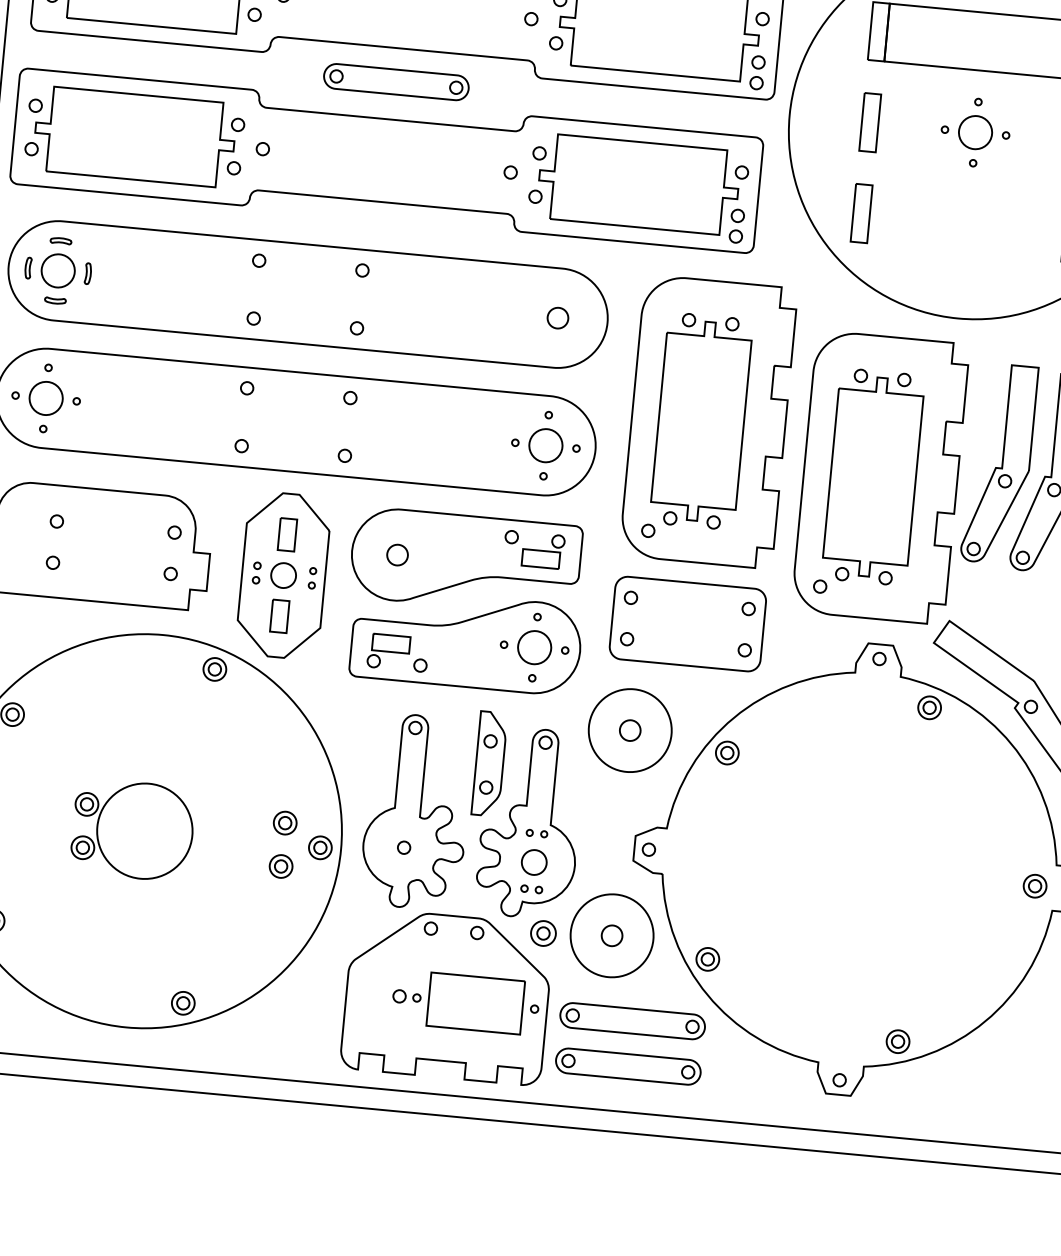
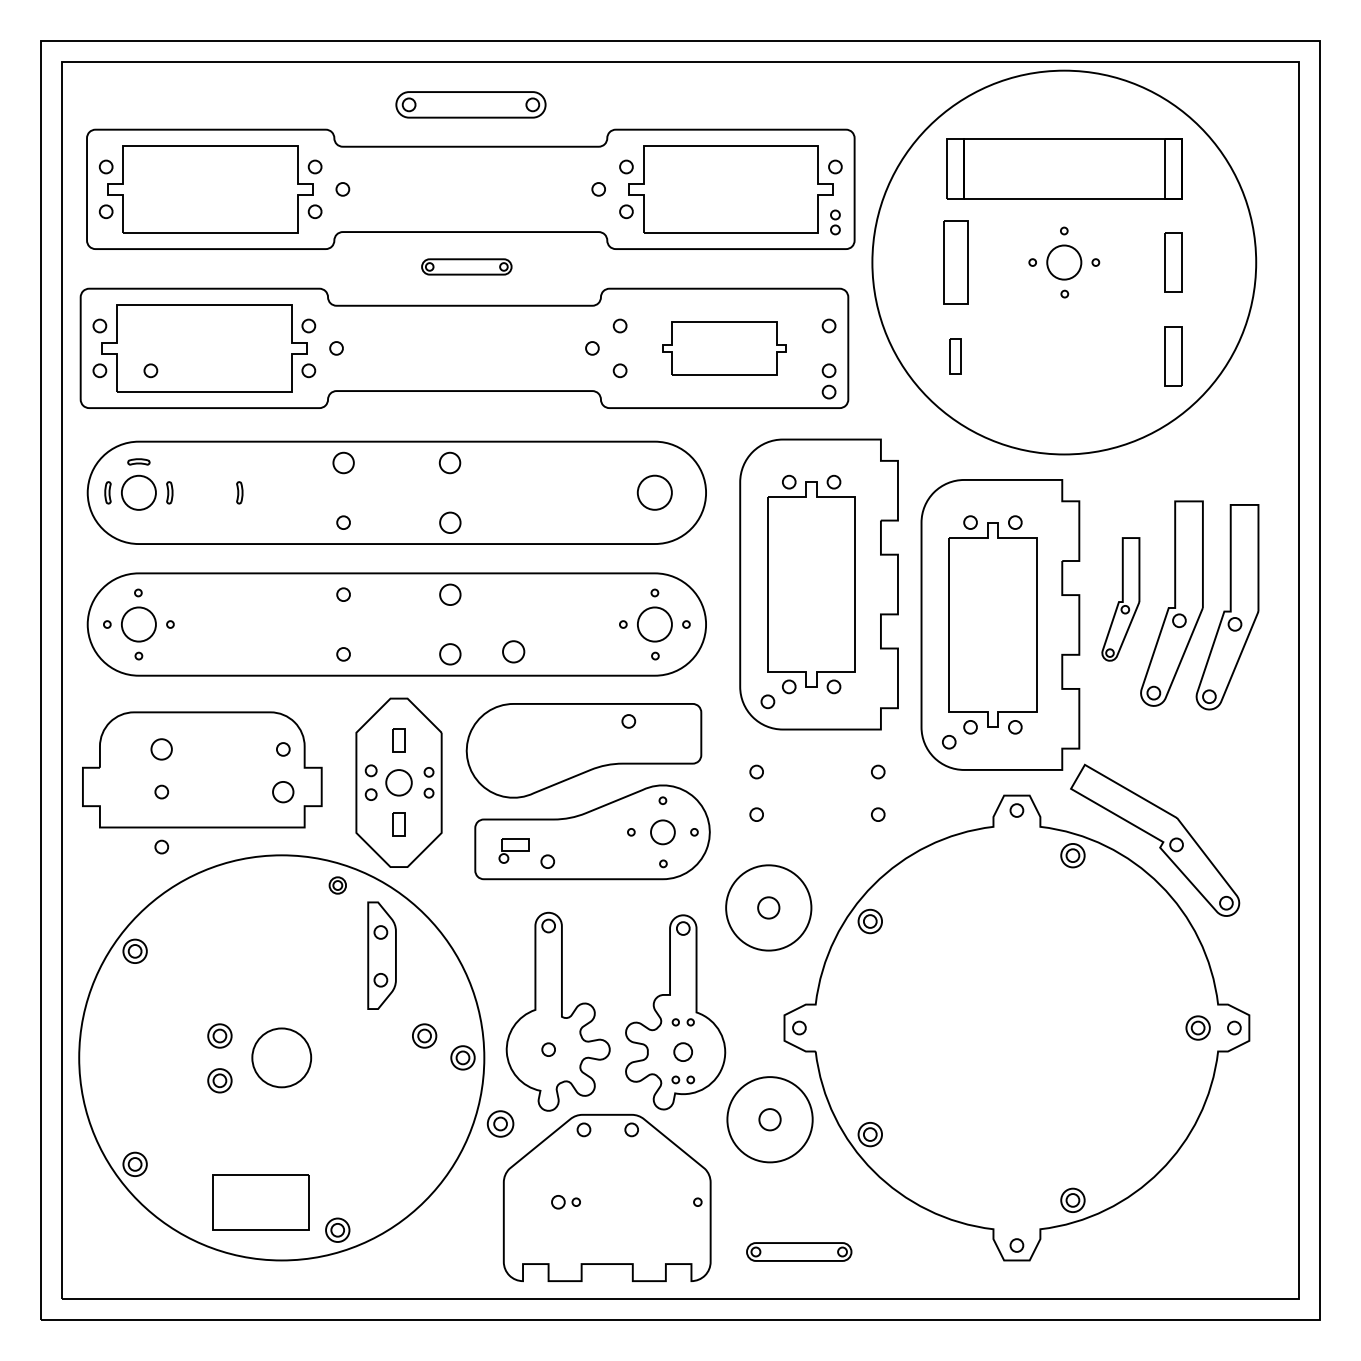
part: (757, 72) -> (835, 222), size x0.7
part: (396, 81) -> (466, 266), size x0.6
part: (870, 122) -> (955, 262), size x1.4
circle: (80, 153) -> (150, 370), added
part: (638, 184) -> (724, 348), size x0.6
part: (861, 213) -> (955, 356), size x0.6
circle: (259, 260) -> (343, 462), size x1.6
circle: (362, 270) -> (450, 462), size x1.6
part: (155, 279) -> (239, 492), added
part: (55, 300) -> (138, 523), removed
circle: (557, 317) -> (654, 492), size x1.6
circle: (356, 328) -> (449, 522), size x1.6
circle: (349, 397) -> (449, 594), size x1.6
circle: (344, 455) -> (449, 654), size x1.6
part: (999, 464) -> (1120, 599), size x0.6
circle: (56, 521) -> (161, 749), size x1.6
part: (287, 534) -> (399, 740), size x0.7
part: (543, 550) -> (662, 732), removed
circle: (397, 554) -> (513, 651), moved
part: (256, 572) -> (371, 782), size x1.6
circle: (170, 573) -> (283, 791), size x1.6
part: (312, 577) -> (428, 782), size x1.4
circle: (47, 615) -> (161, 846), added
part: (280, 615) -> (399, 824), size x0.7
part: (688, 623) -> (817, 792), removed
circle: (534, 647) -> (662, 832), size x0.7
part: (388, 651) -> (513, 850), size x0.7
part: (214, 669) -> (337, 885), size x0.7
part: (489, 763) -> (381, 955), moved
circle: (144, 830) -> (281, 1057), size x0.6
circle: (533, 861) -> (682, 1051), size x0.7
part: (281, 866) -> (424, 1080), removed
part: (543, 933) -> (500, 1123), moved
part: (475, 1003) -> (260, 1202), moved
part: (631, 1020) -> (798, 1204), removed
part: (627, 1066) -> (798, 1251), size x0.7

